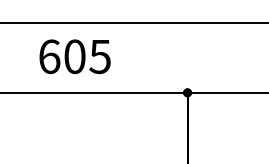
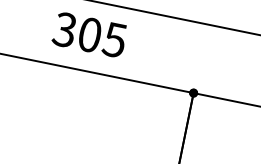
text: (49, 56) -> (64, 29), 605 -> 305

